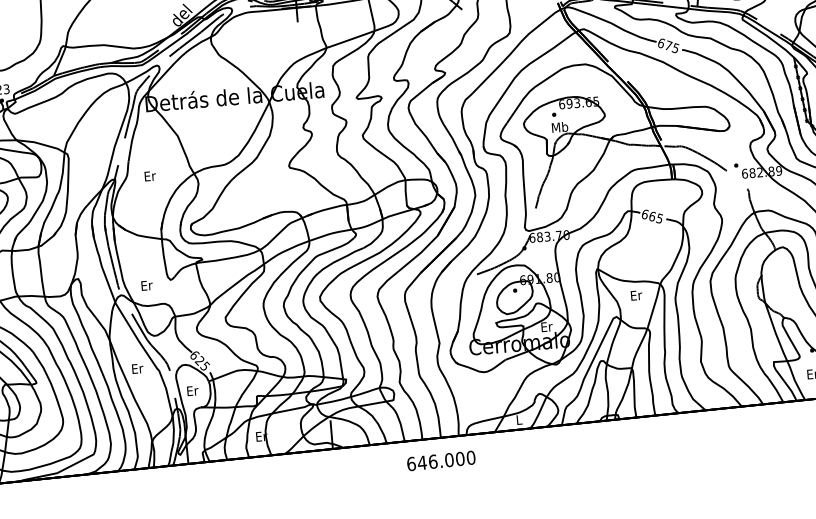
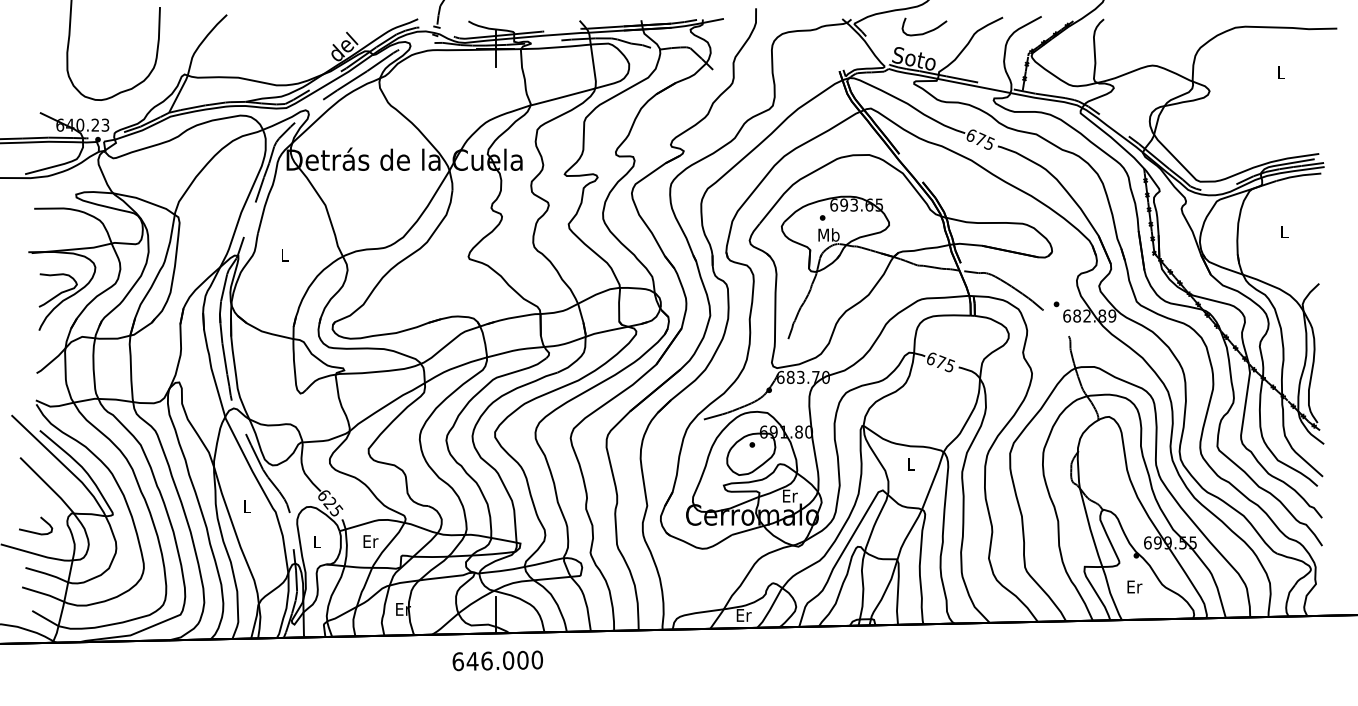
text: (149, 175) -> (284, 254), Er -> L
text: (652, 215) -> (941, 361), 665 -> 675
text: (146, 285) -> (370, 541), moved
text: (636, 295) -> (911, 464), Er -> L
text: (137, 368) -> (247, 506), Er -> L
text: (192, 390) -> (317, 541), Er -> L
text: (519, 420) -> (743, 615), L -> Er
text: (441, 460) -> (497, 660), moved

